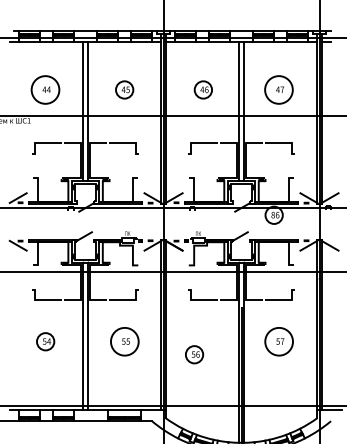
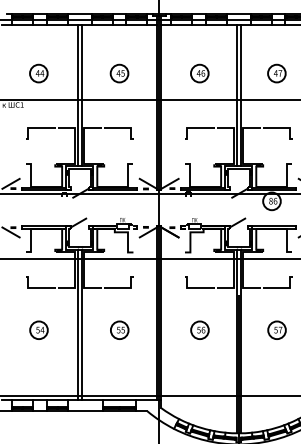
circle: (45, 89) -> (38, 73), size x0.62
circle: (278, 89) -> (276, 73), size x0.62
circle: (124, 341) -> (119, 330), size x0.62
circle: (278, 341) -> (276, 330), size x0.62
part: (194, 354) -> (199, 330), moved

